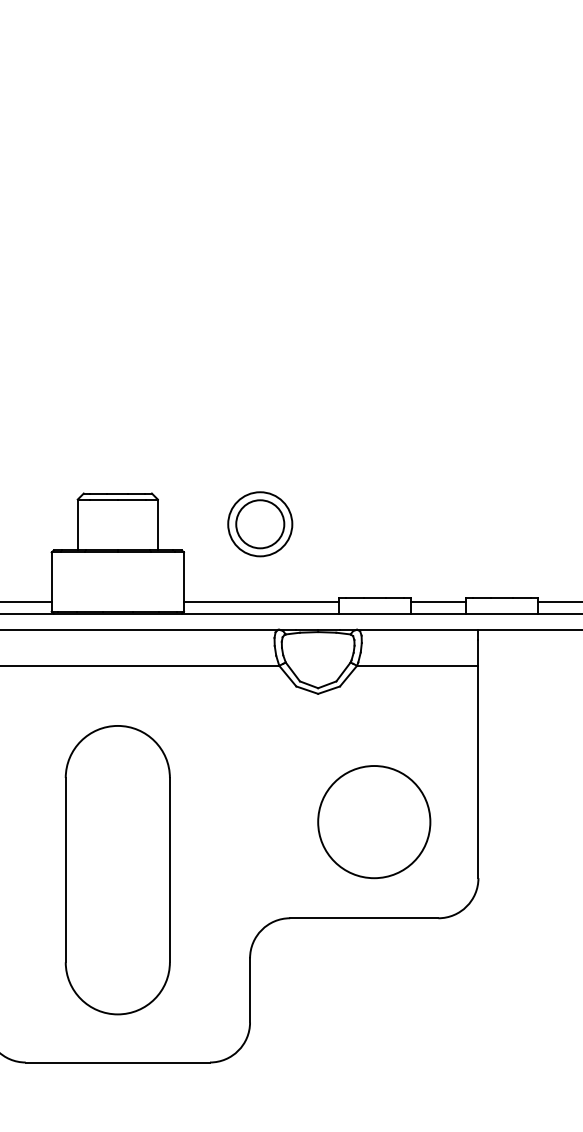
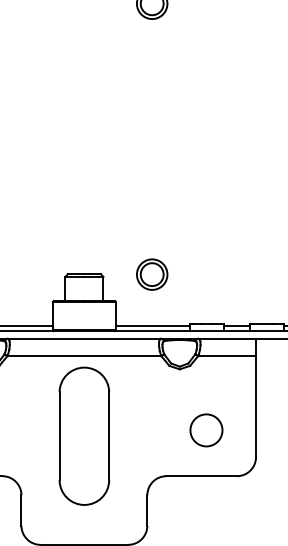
part: (260, 523) -> (152, 274), moved
circle: (374, 822) -> (206, 430), size x0.6
part: (118, 868) -> (84, 435), moved

